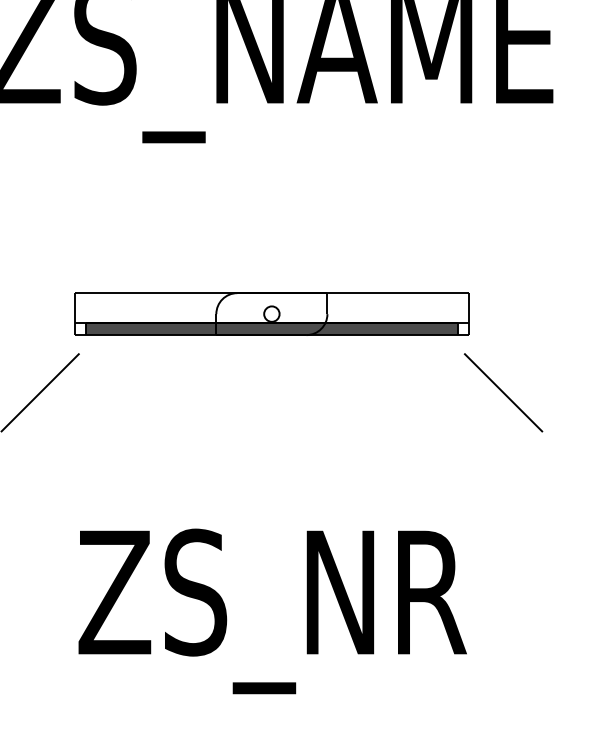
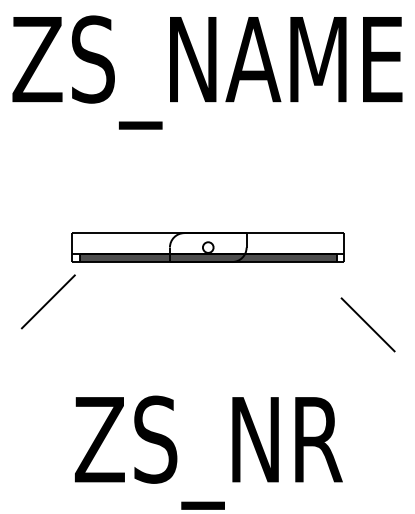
line: (502, 392) -> (367, 324), moved

